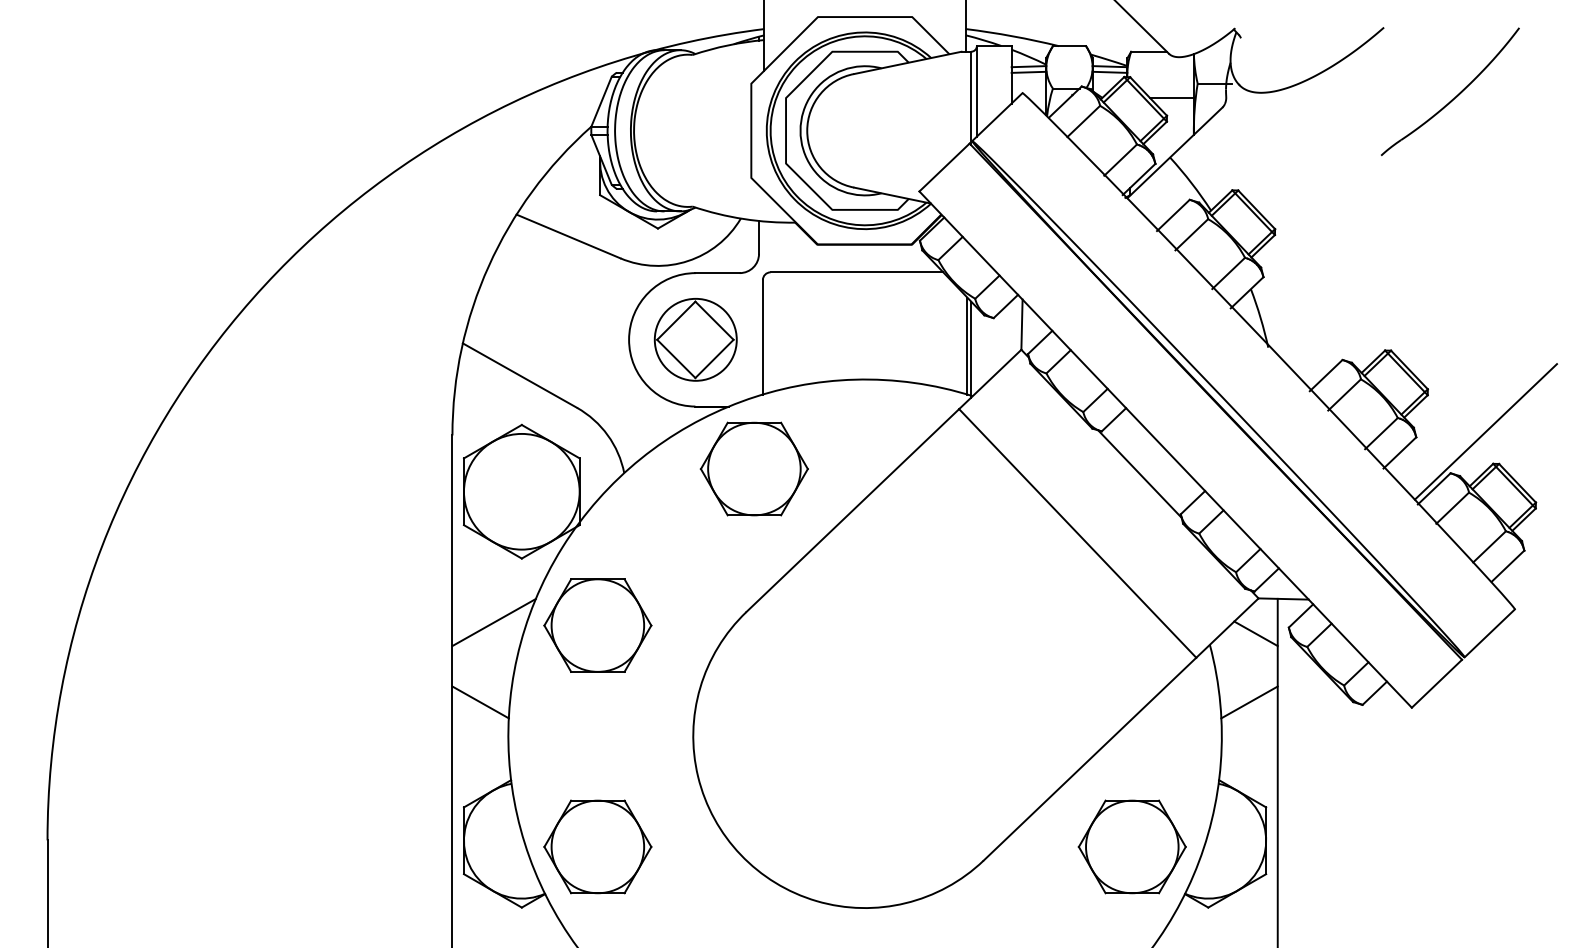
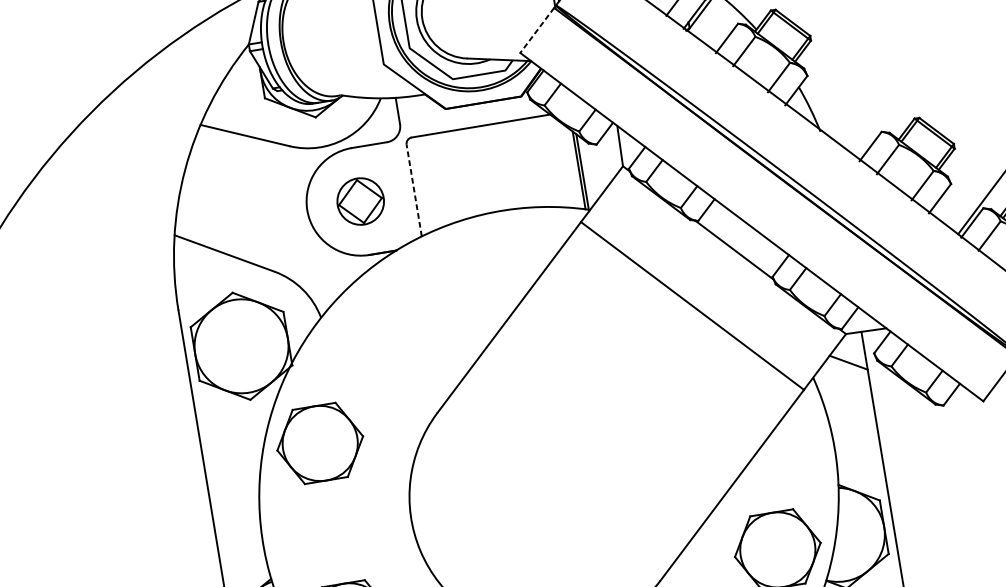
line: (944, 167) -> (537, 30), solid -> dashed
line: (762, 336) -> (413, 189), solid -> dashed
part: (695, 339) -> (360, 201), size x0.7
part: (753, 468) -> (424, 296), removed
line: (493, 622) -> (236, 454), removed
line: (480, 702) -> (236, 520), removed
line: (1249, 702) -> (852, 418), removed

